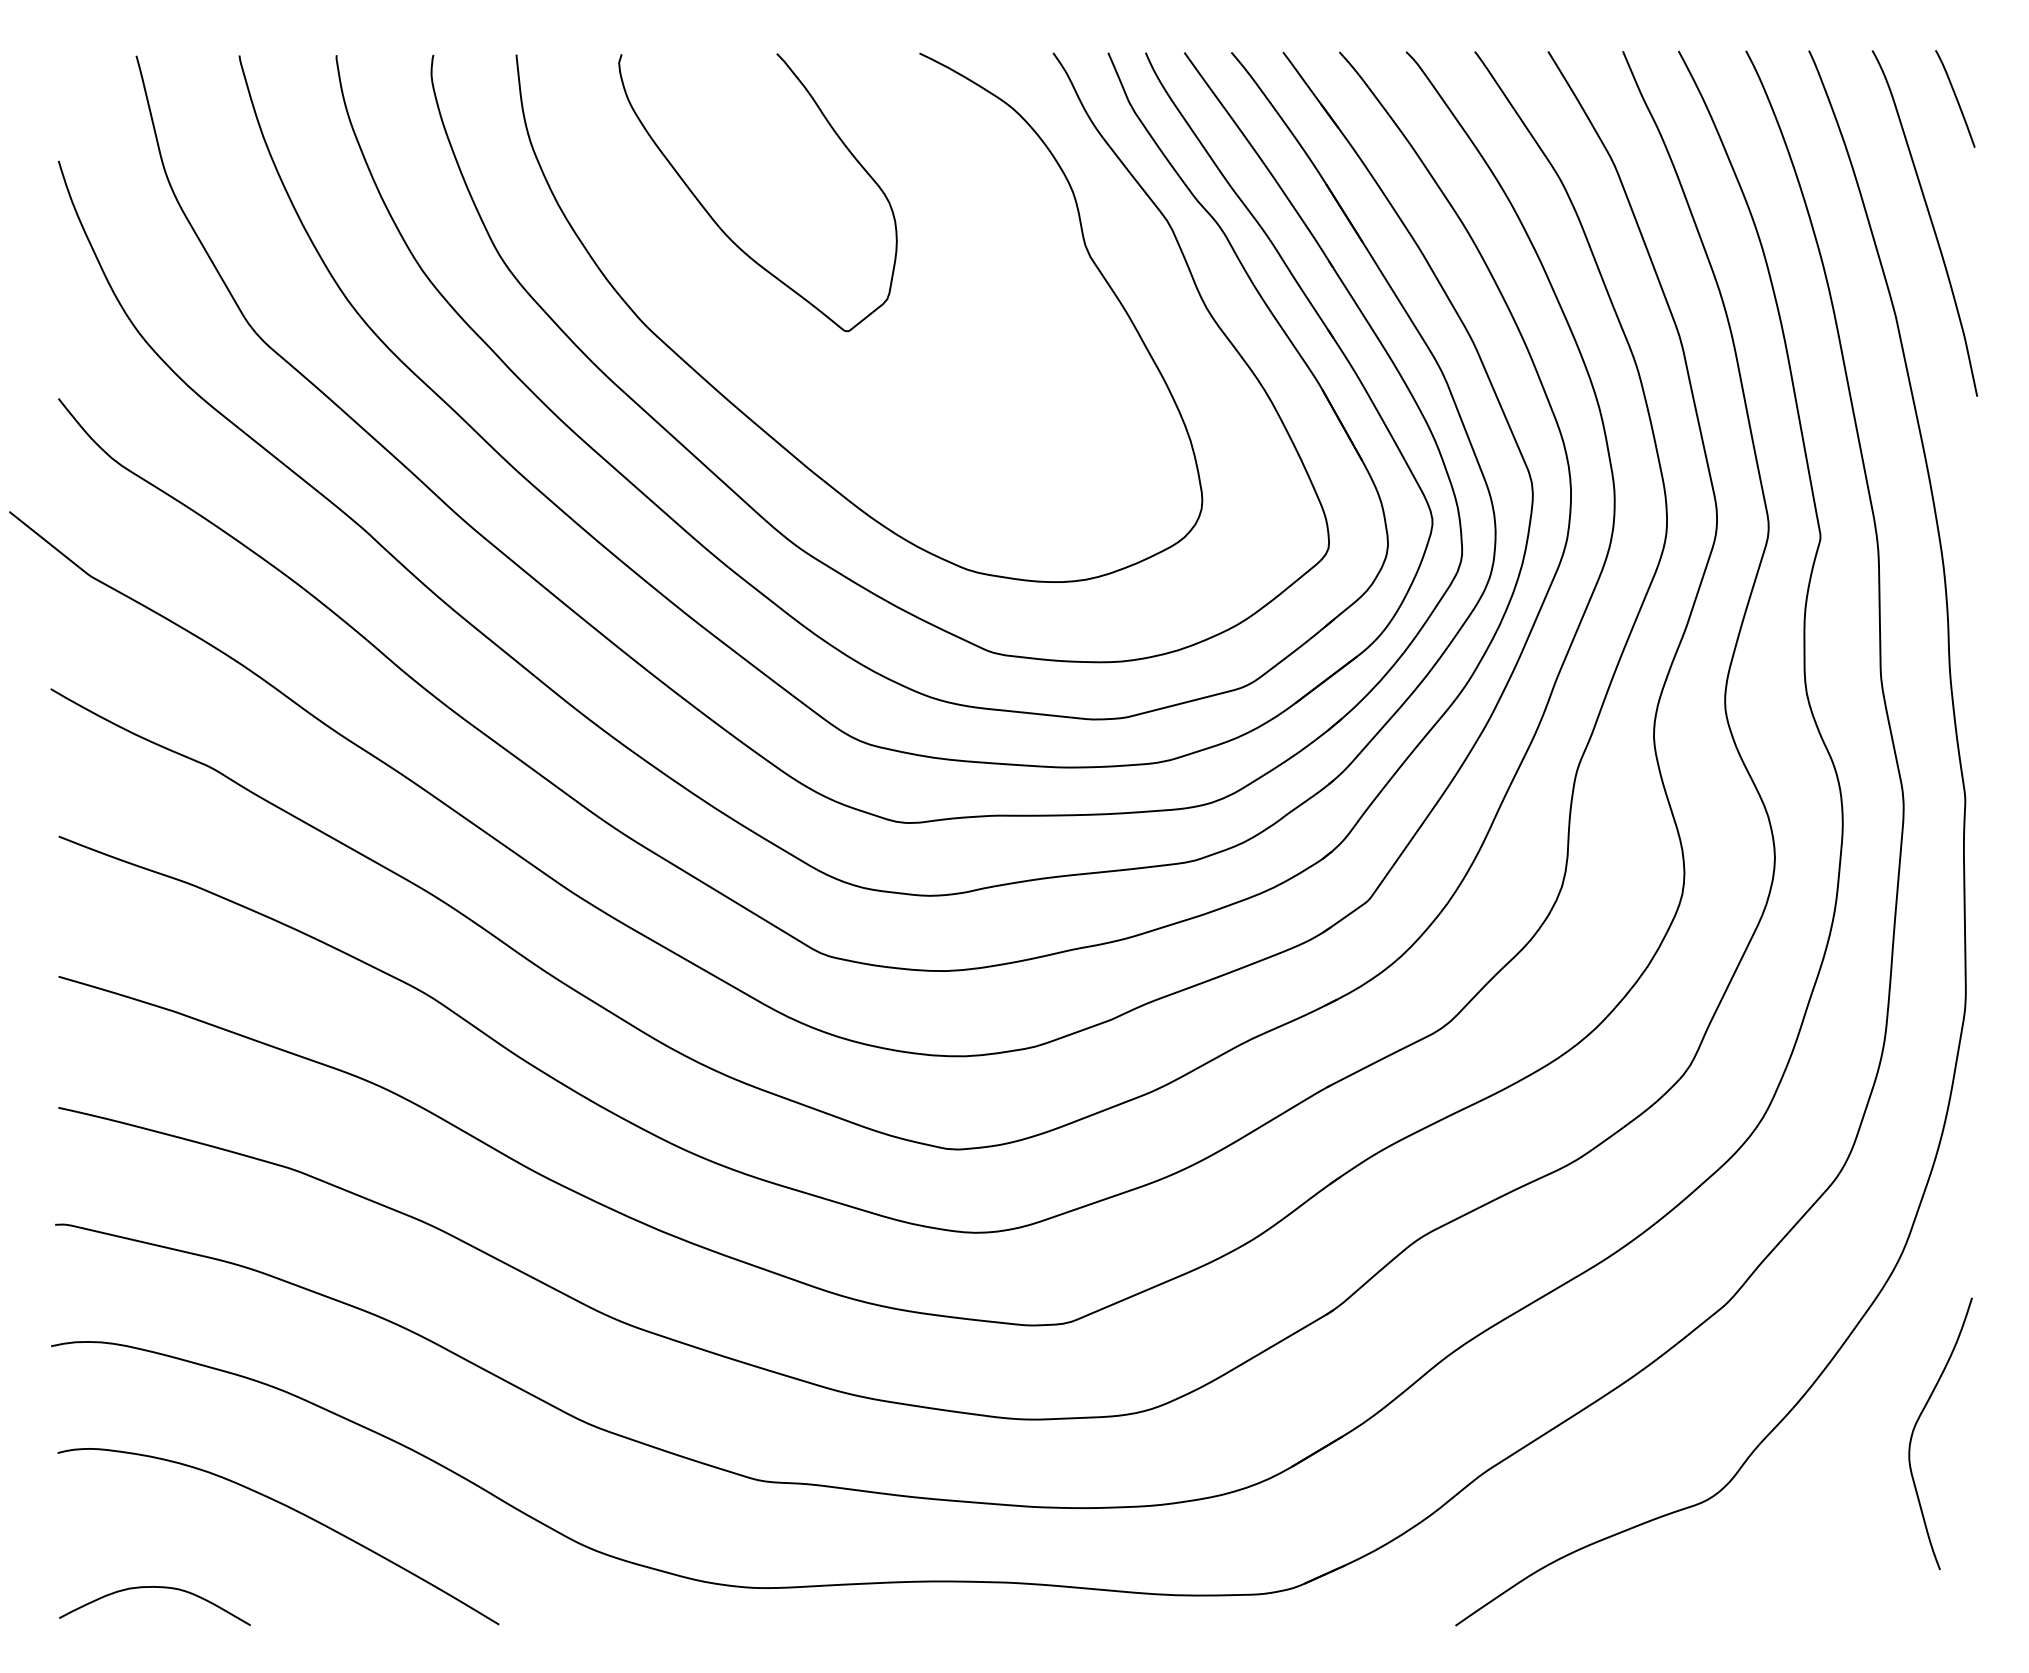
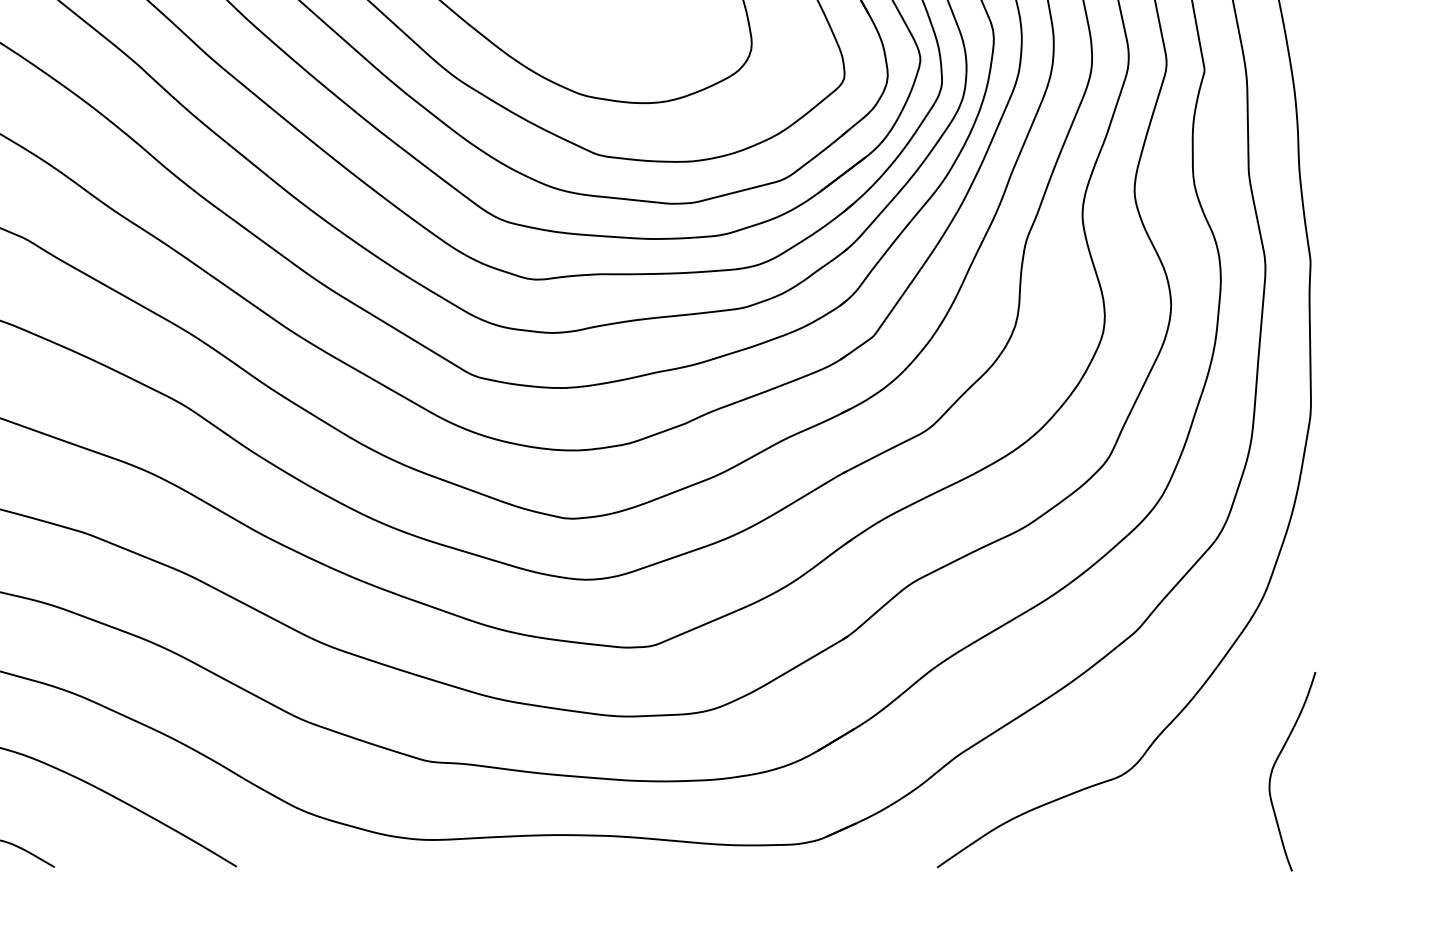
curve: (1918, 1421) -> (1276, 762), moved

